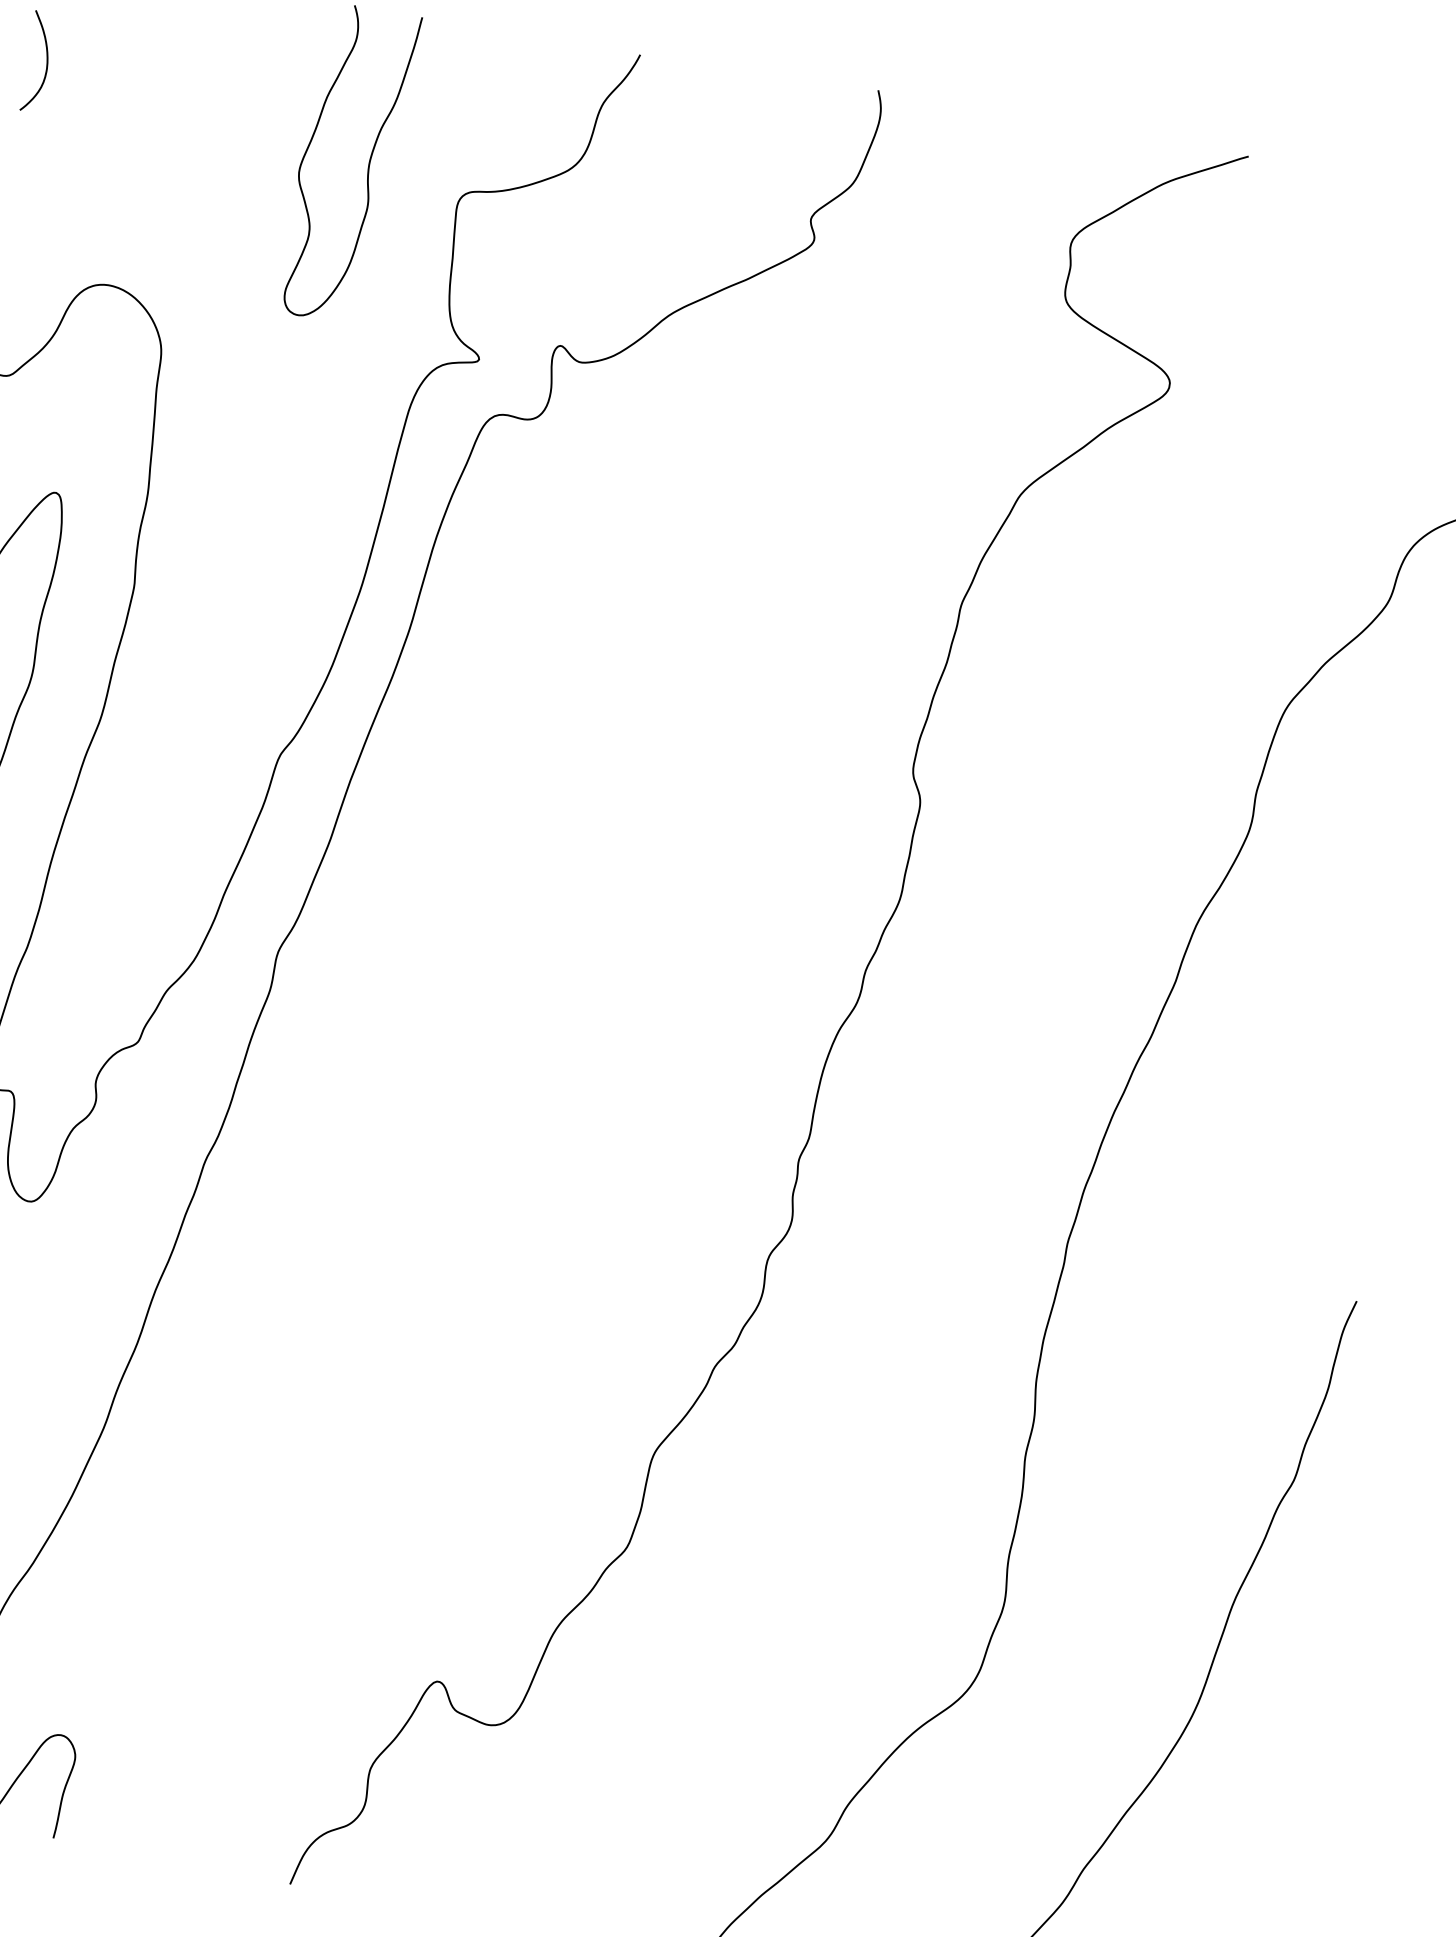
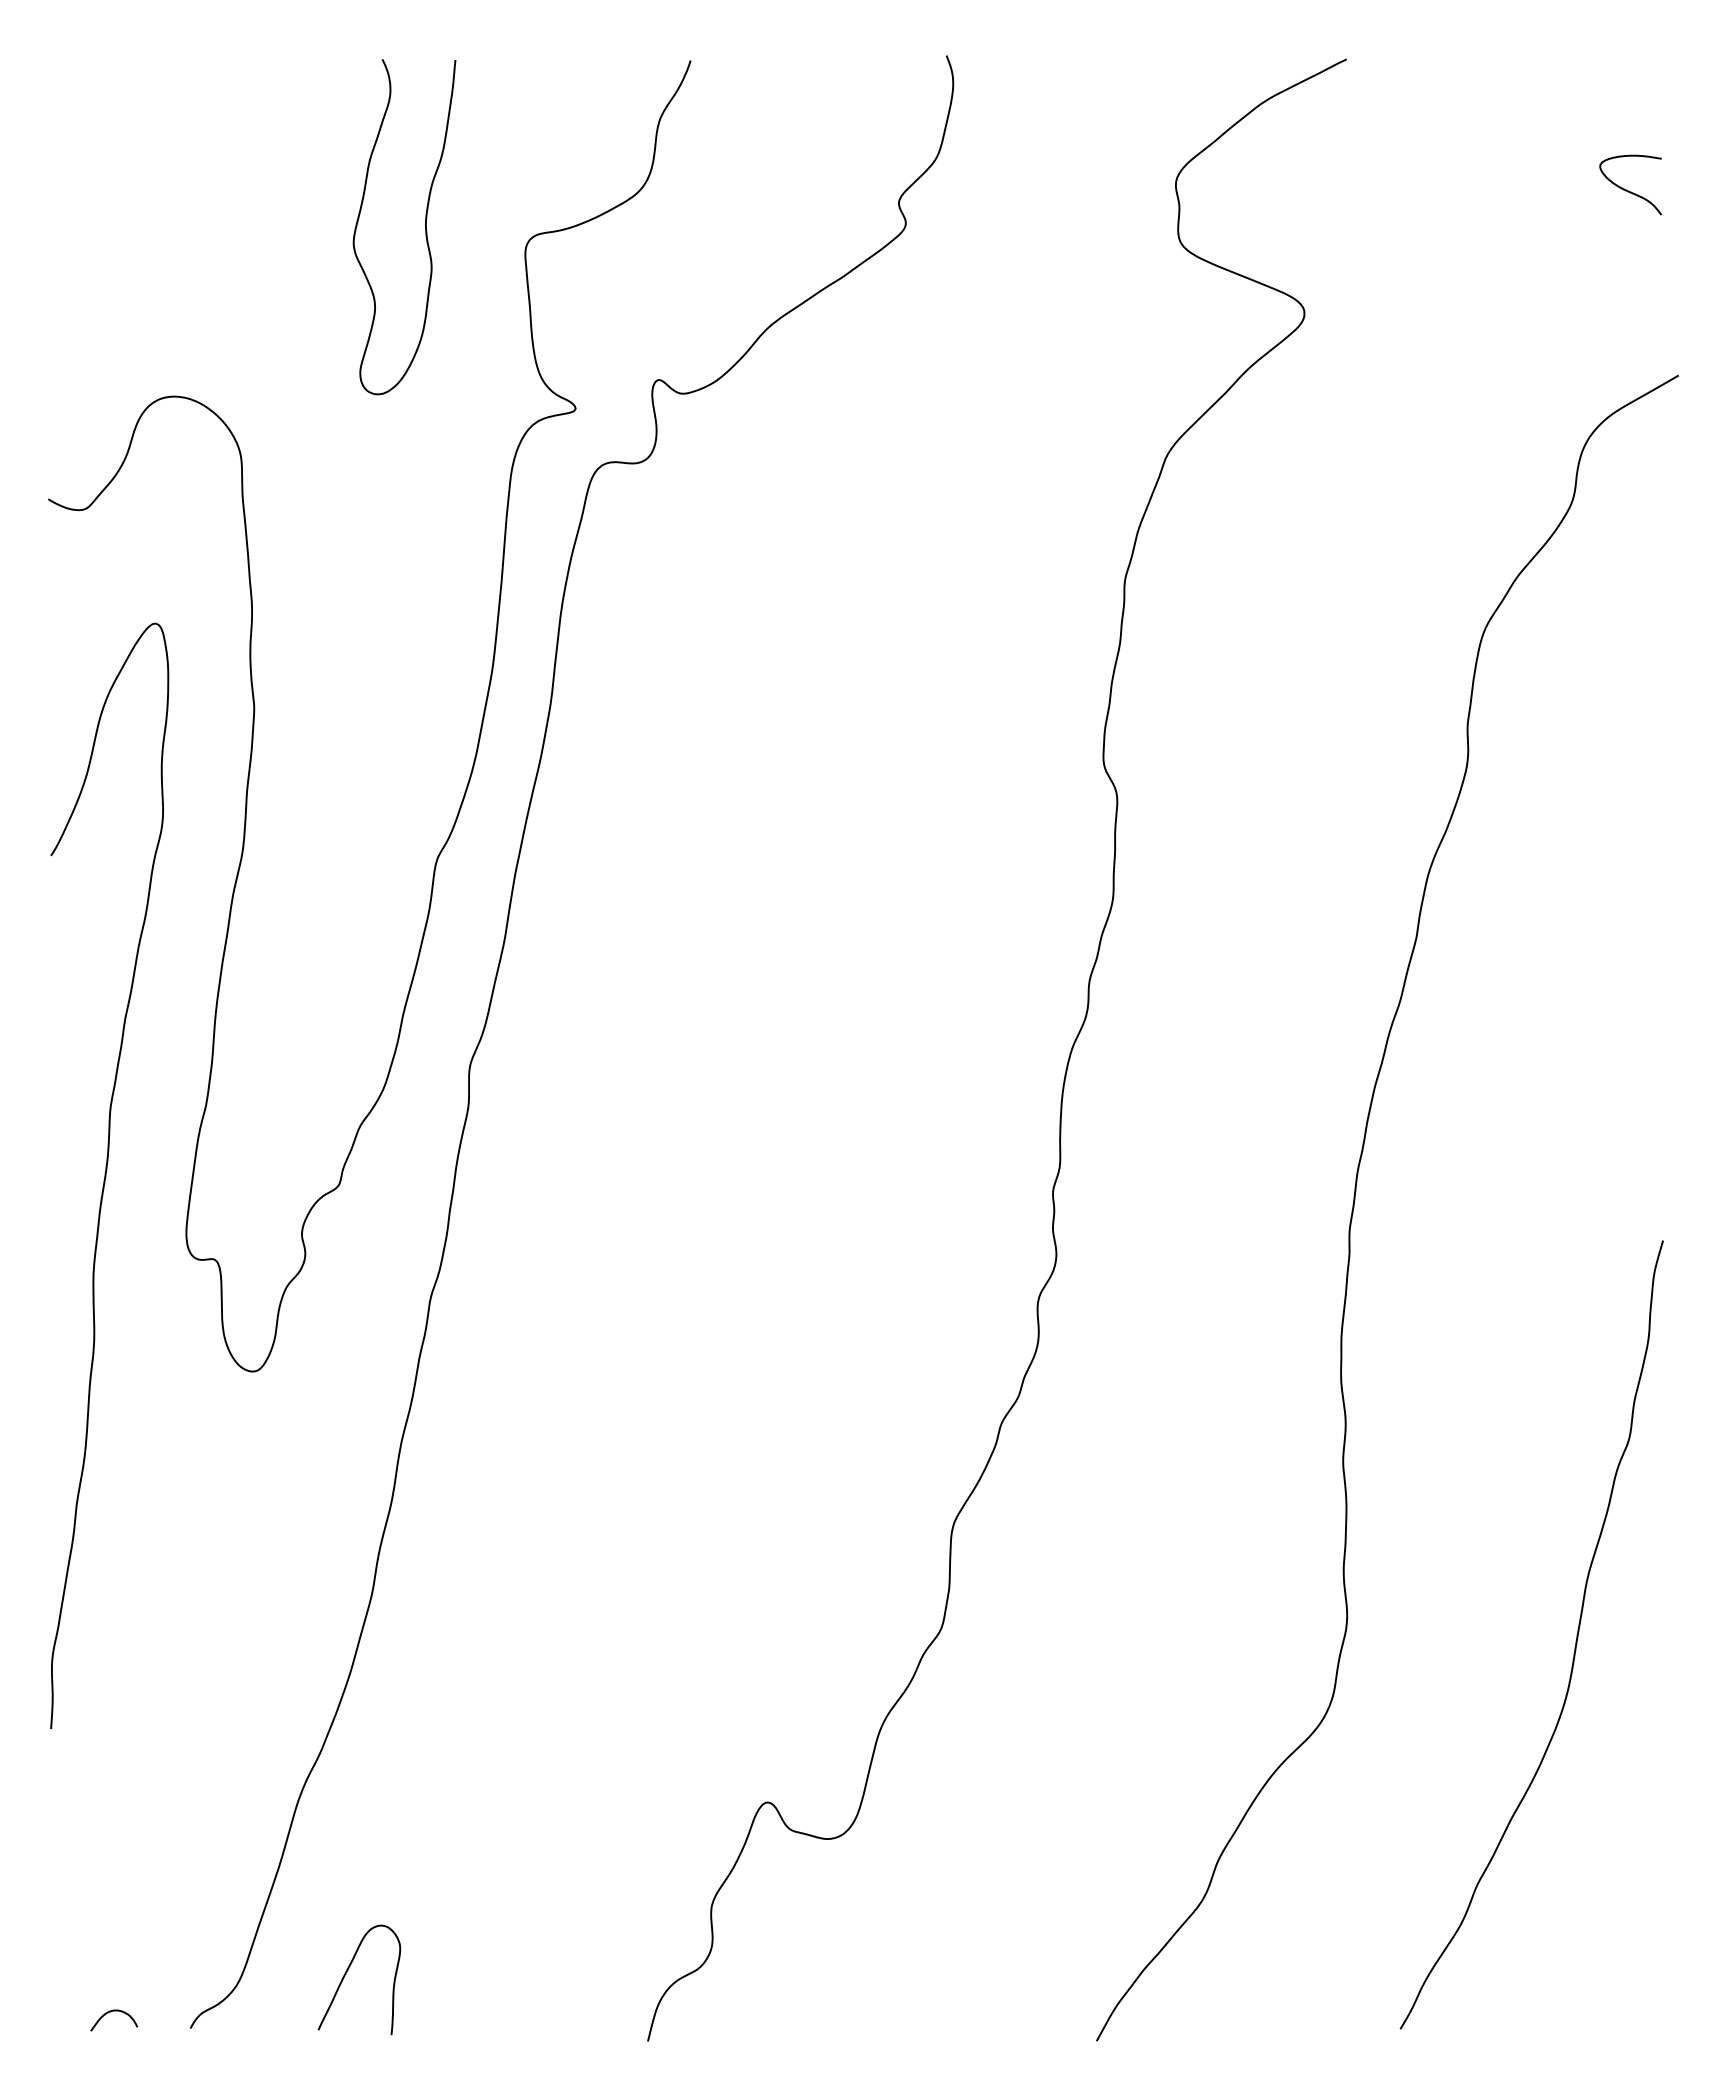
curve: (46, 63) -> (69, 175), removed

